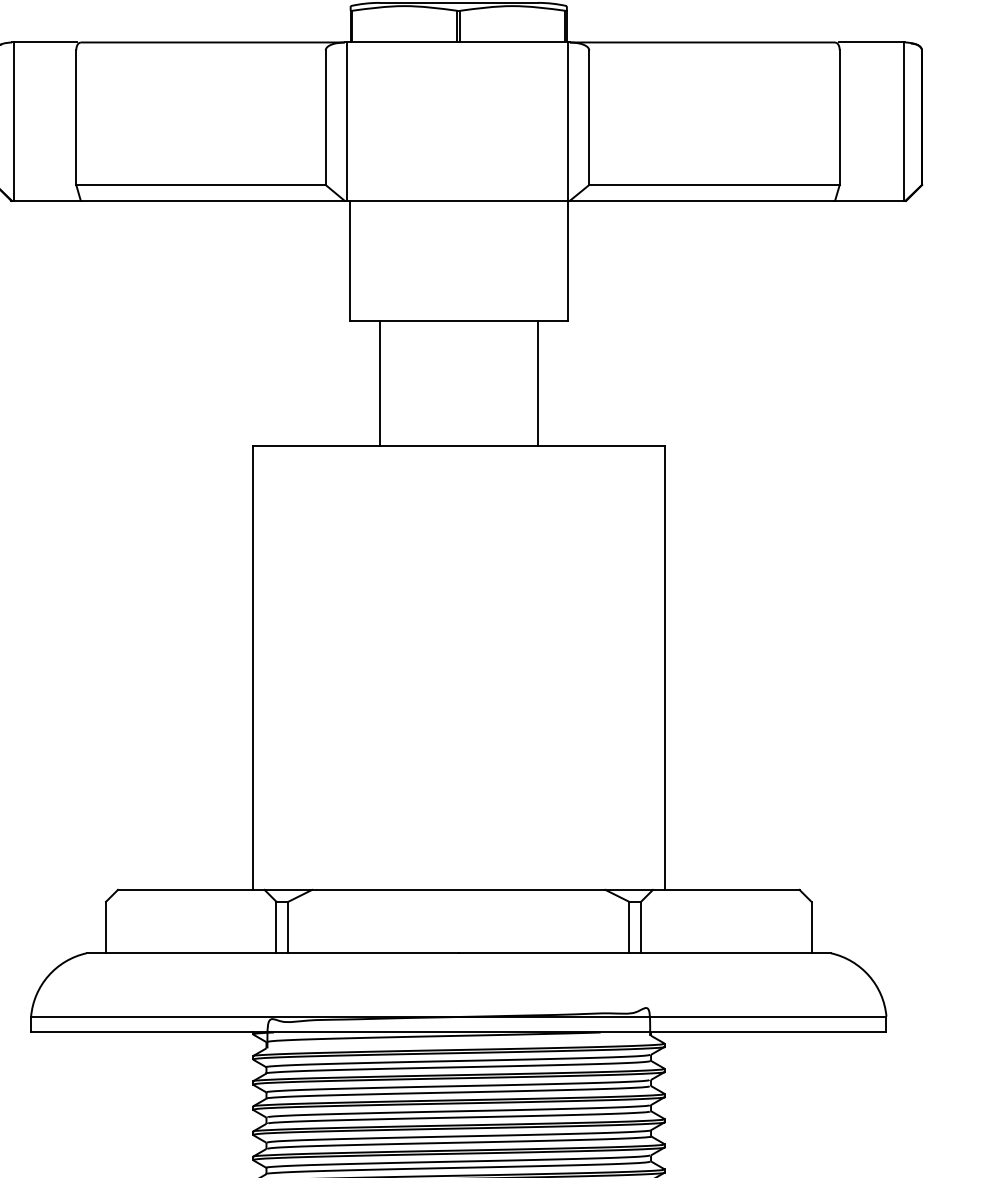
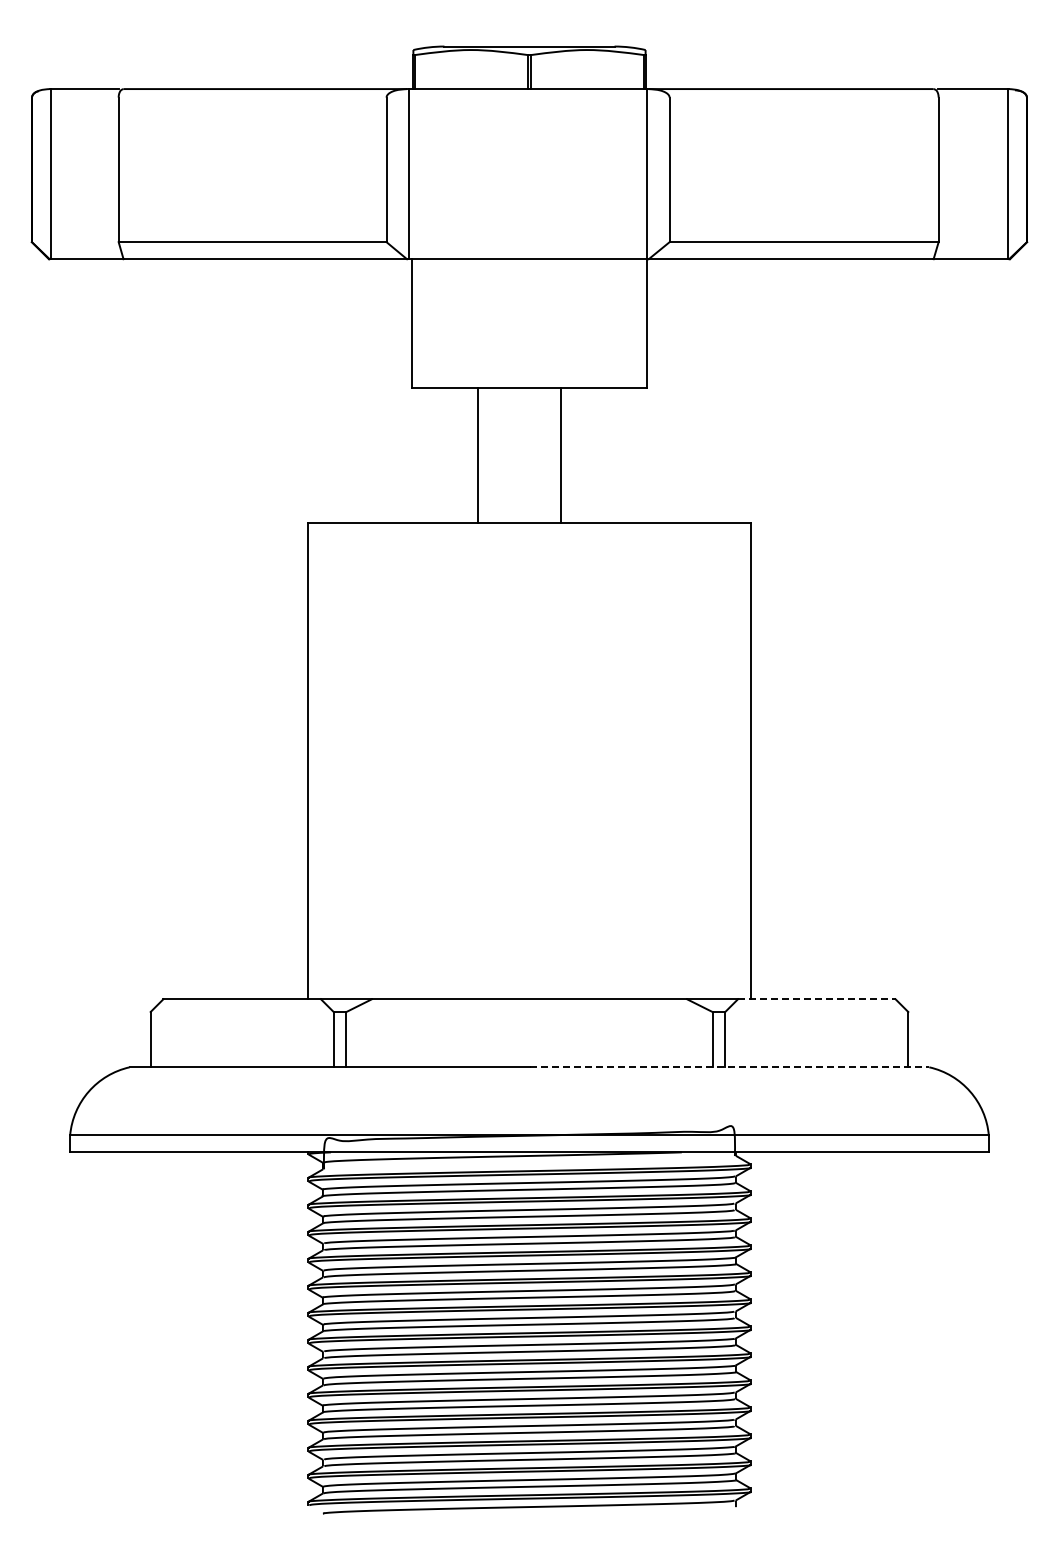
line: (379, 383) -> (478, 455), moved
line: (537, 383) -> (560, 455), moved
line: (726, 890) -> (816, 999), solid -> dashed
line: (645, 953) -> (729, 1067), solid -> dashed

